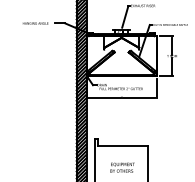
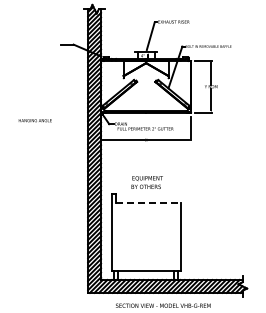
text: (35, 23) -> (34, 120), moved
line: (123, 145) -> (148, 202), solid -> dashed
text: (121, 167) -> (146, 182), moved

